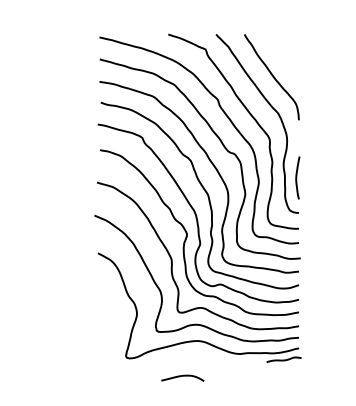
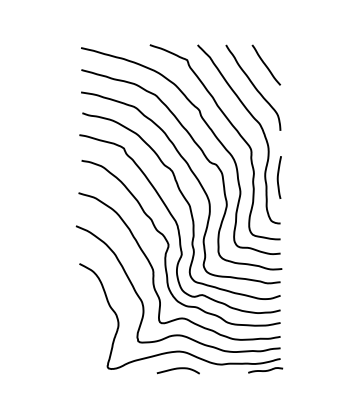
line: (283, 53) -> (265, 64), added
curve: (296, 177) -> (278, 177), moved
curve: (181, 376) -> (177, 369), moved

